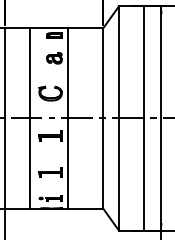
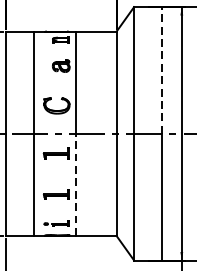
line: (144, 61) -> (162, 69), solid -> dashed
line: (67, 163) -> (75, 184), solid -> dashed

